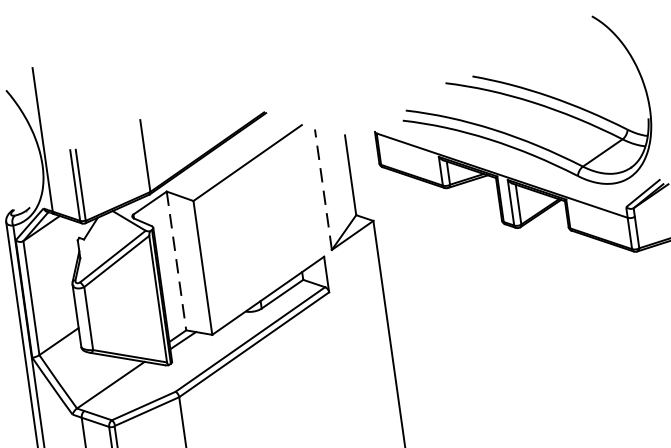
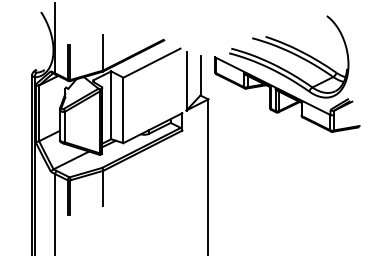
line: (323, 188) -> (186, 80), dashed -> solid
line: (177, 261) -> (111, 105), dashed -> solid

